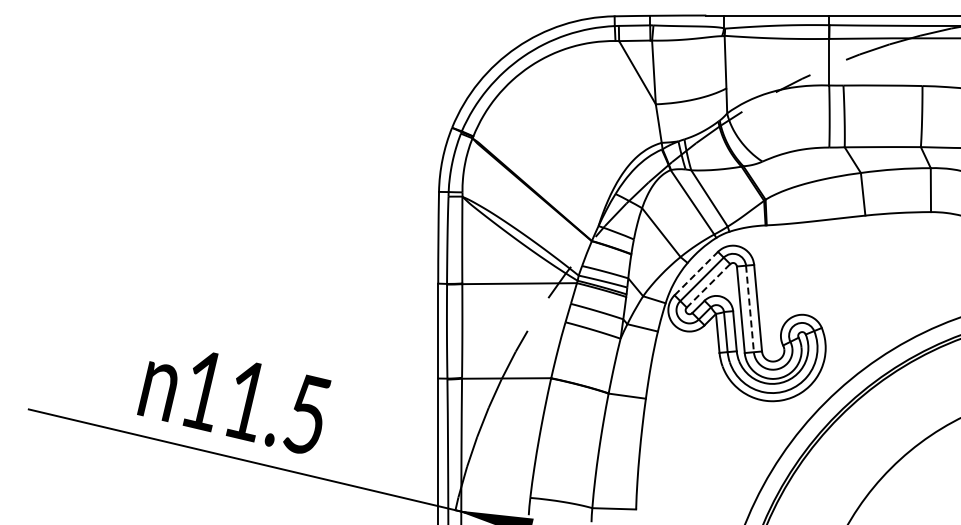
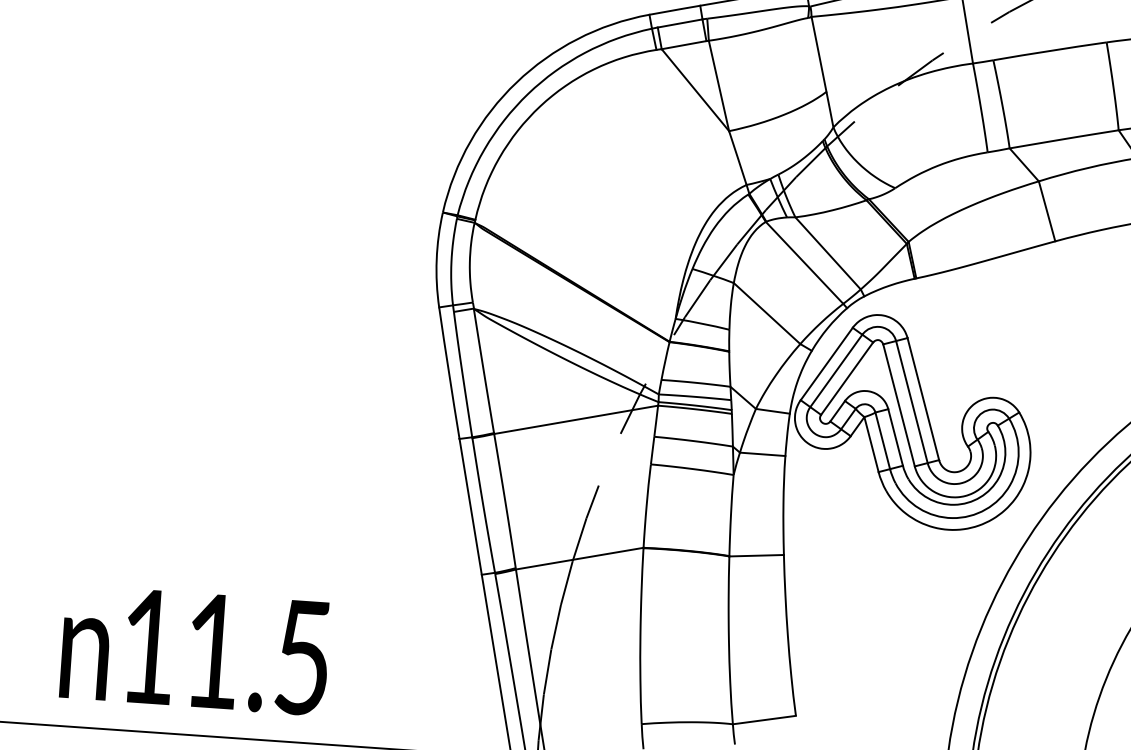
line: (696, 273) -> (827, 363), dashed -> solid
line: (708, 285) -> (847, 378), dashed -> solid
line: (750, 309) -> (912, 402), dashed -> solid

